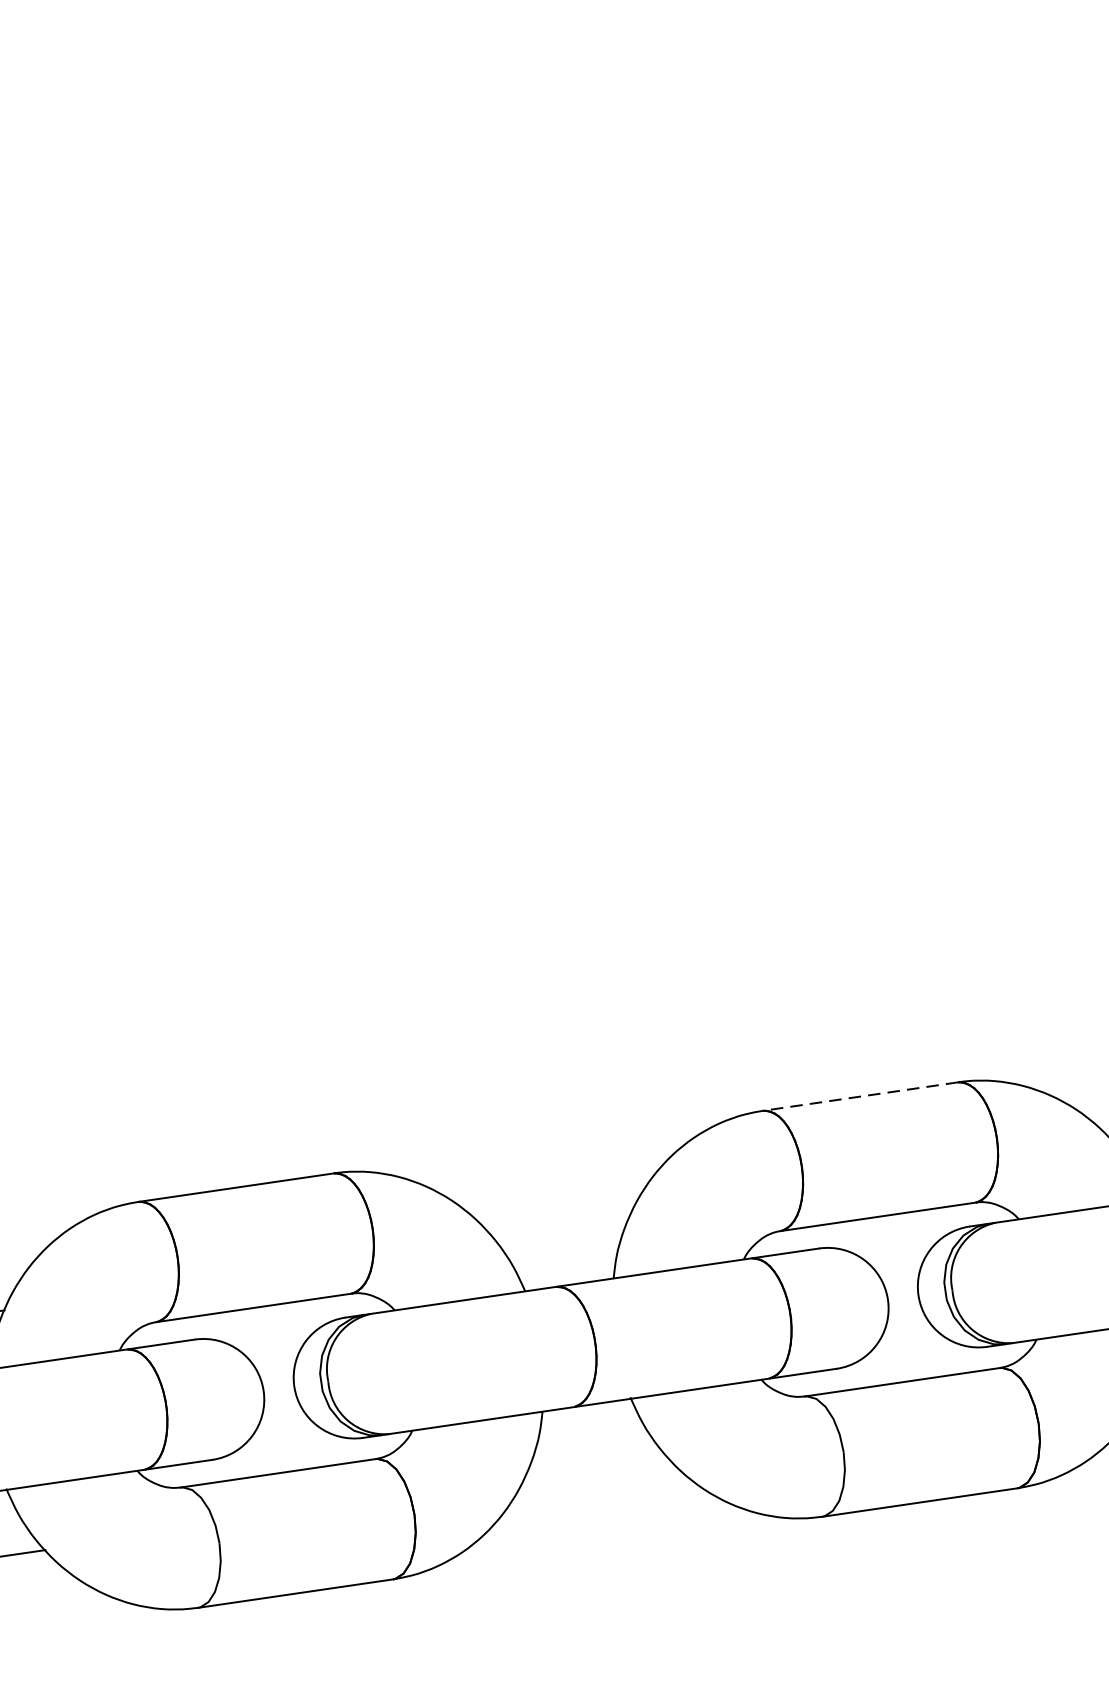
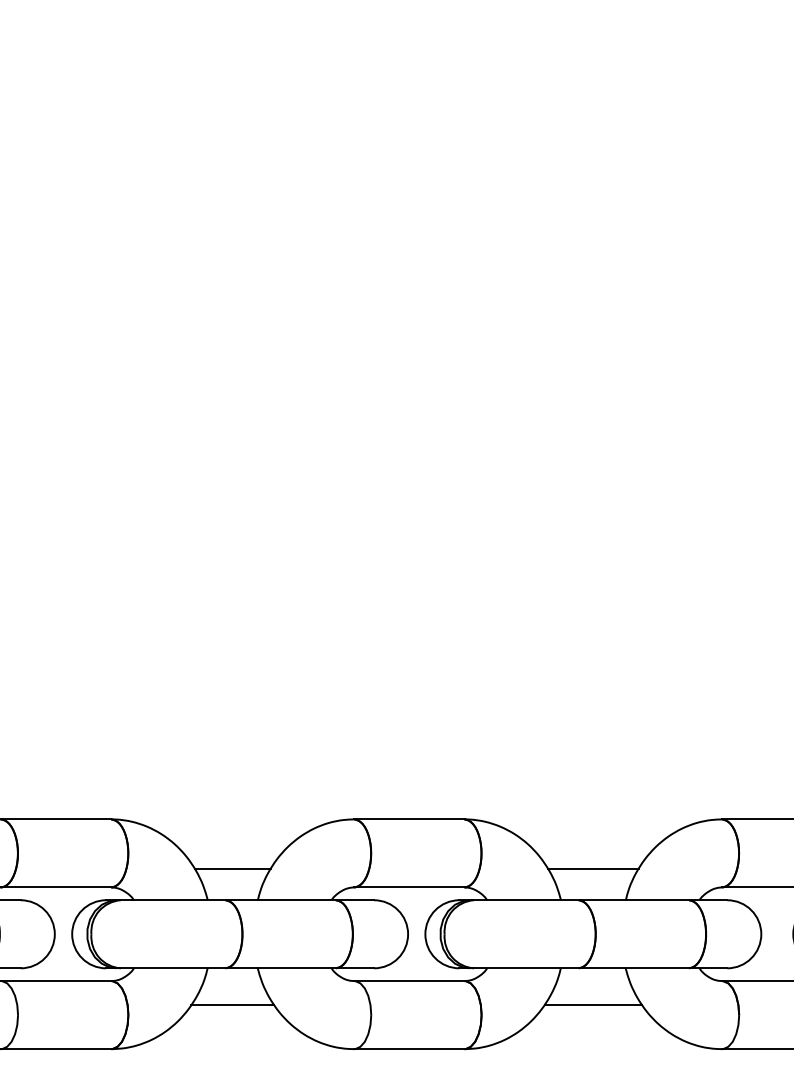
line: (859, 1096) -> (408, 819), dashed -> solid
line: (560, 1228) -> (232, 868), added
line: (595, 1469) -> (232, 1004), added

